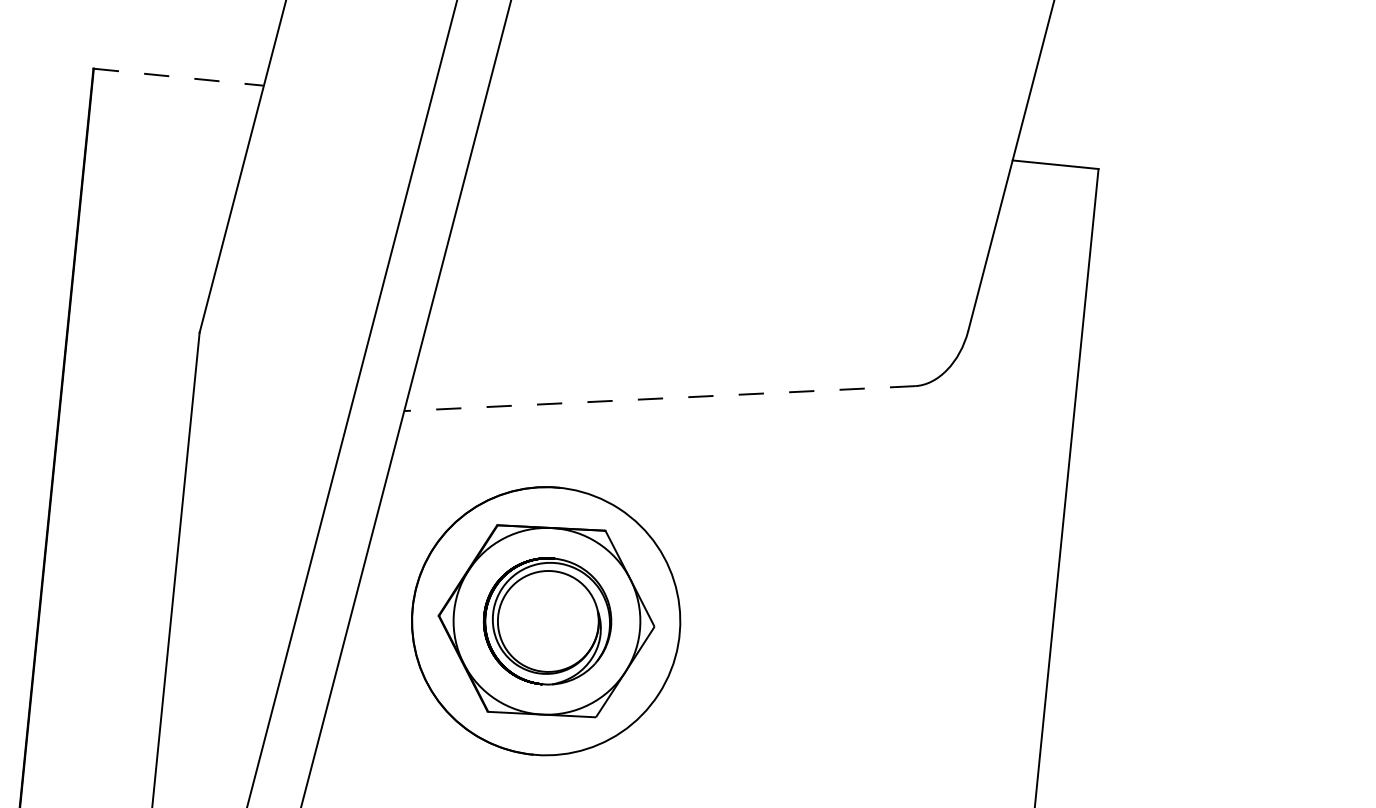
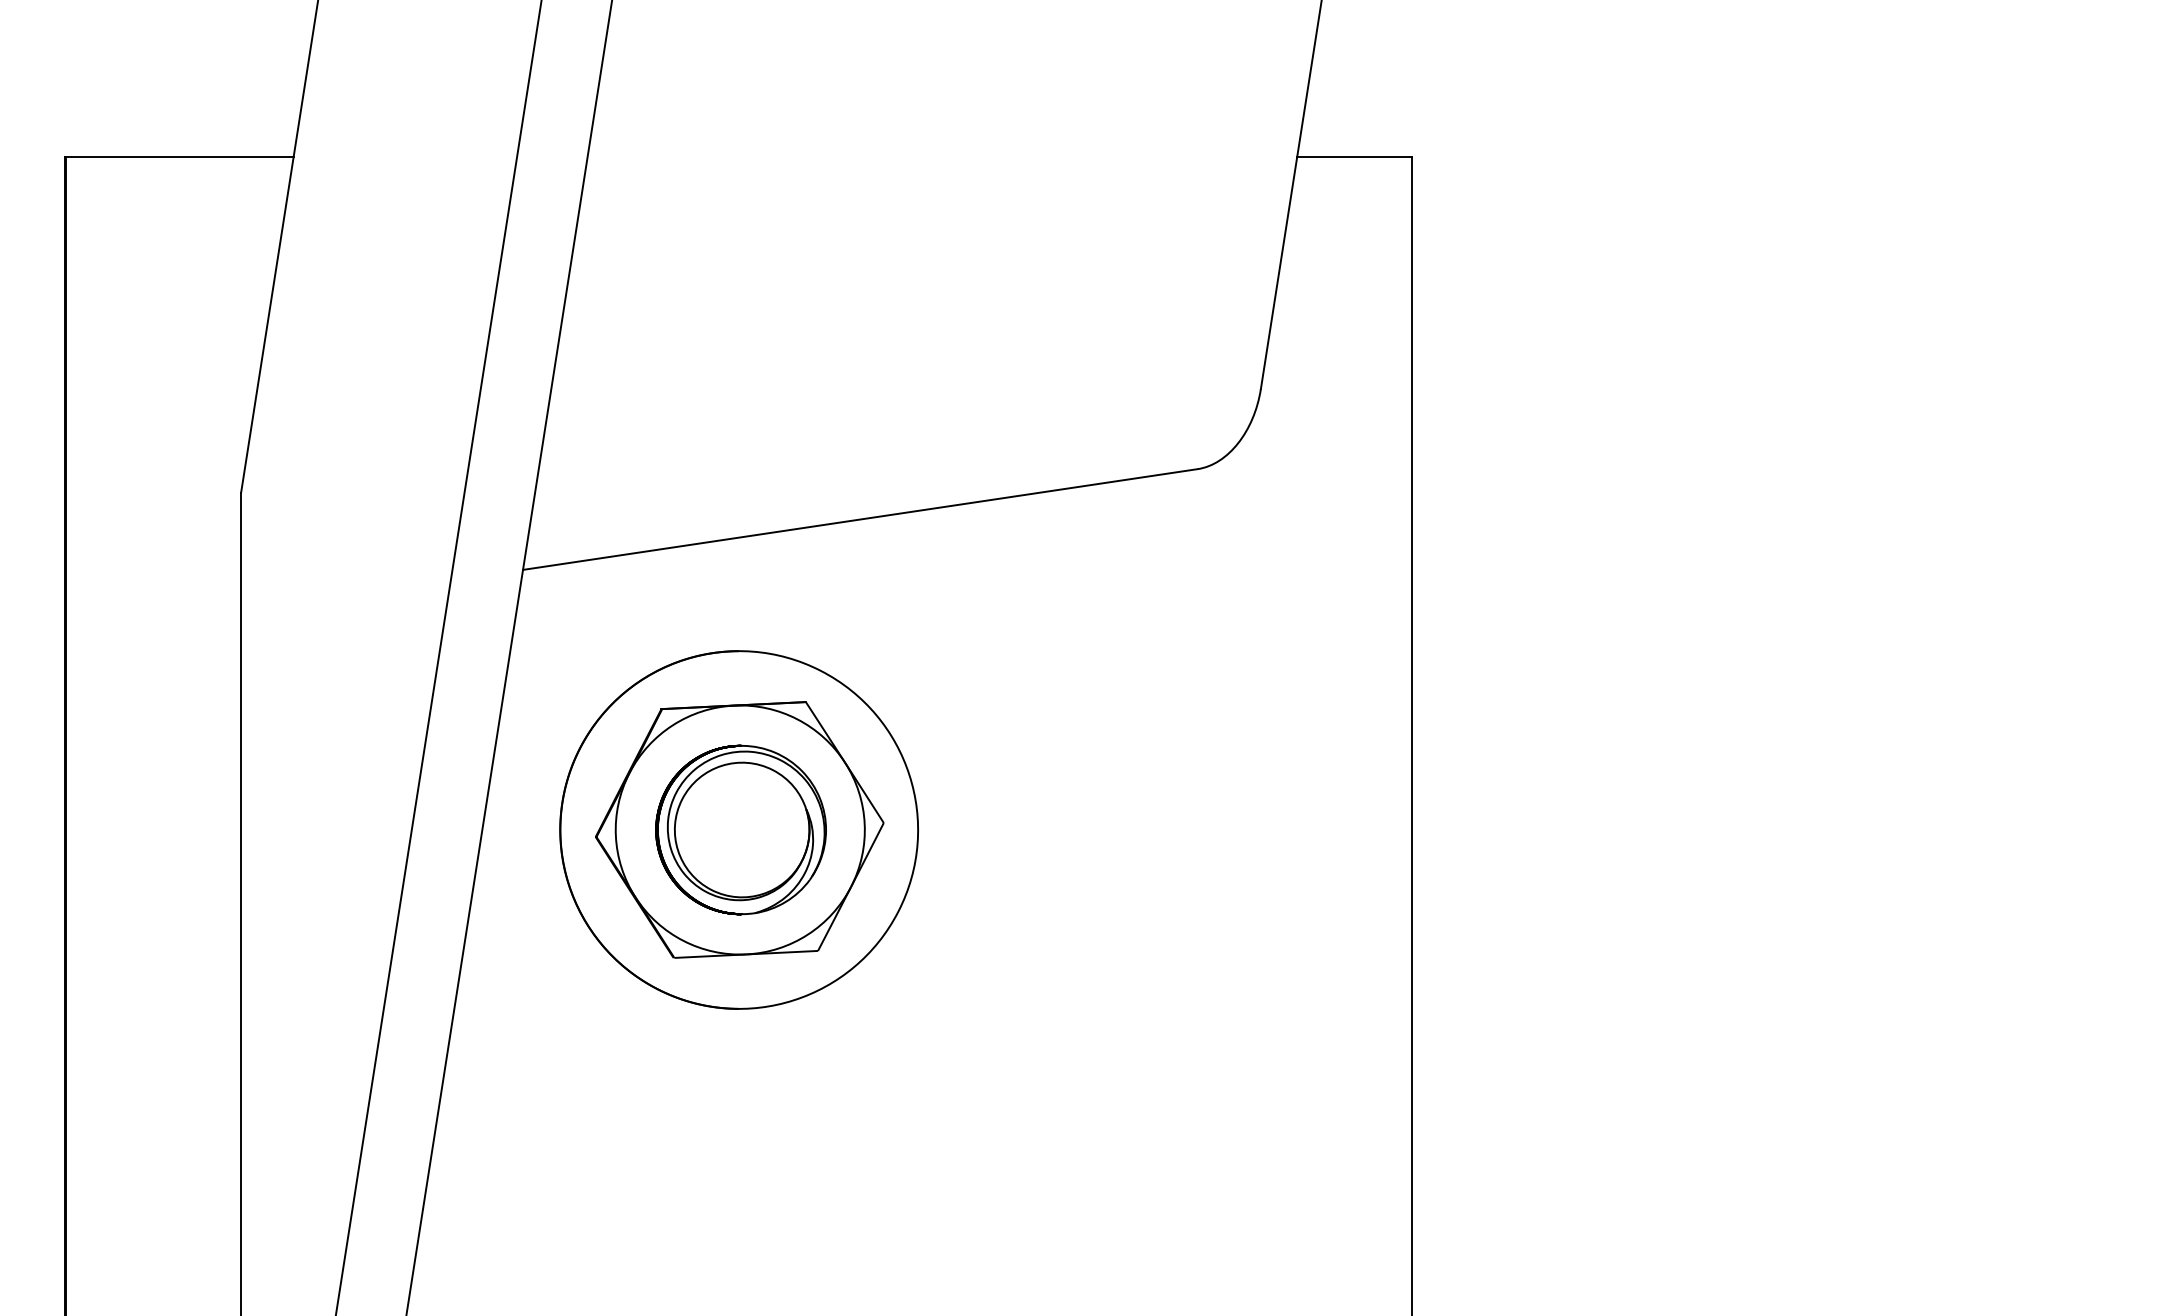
line: (178, 77) -> (179, 156), dashed -> solid
line: (659, 398) -> (859, 519), dashed -> solid

